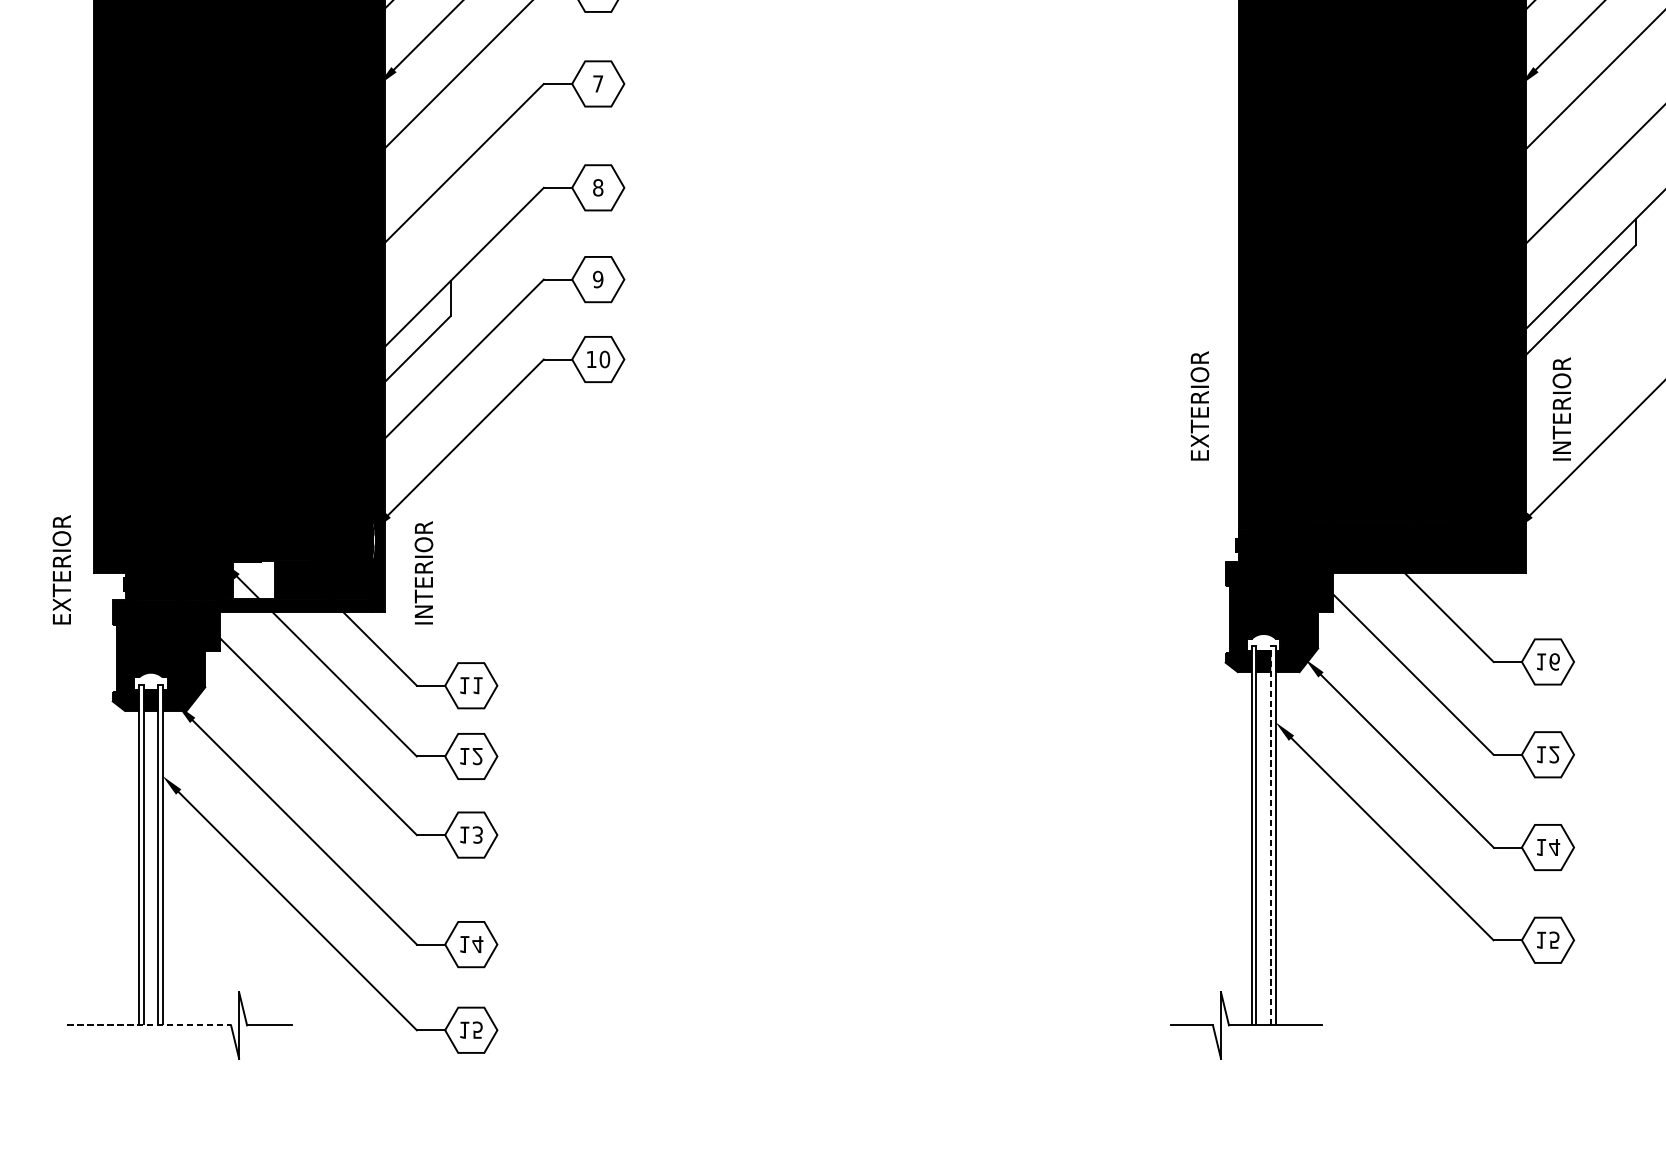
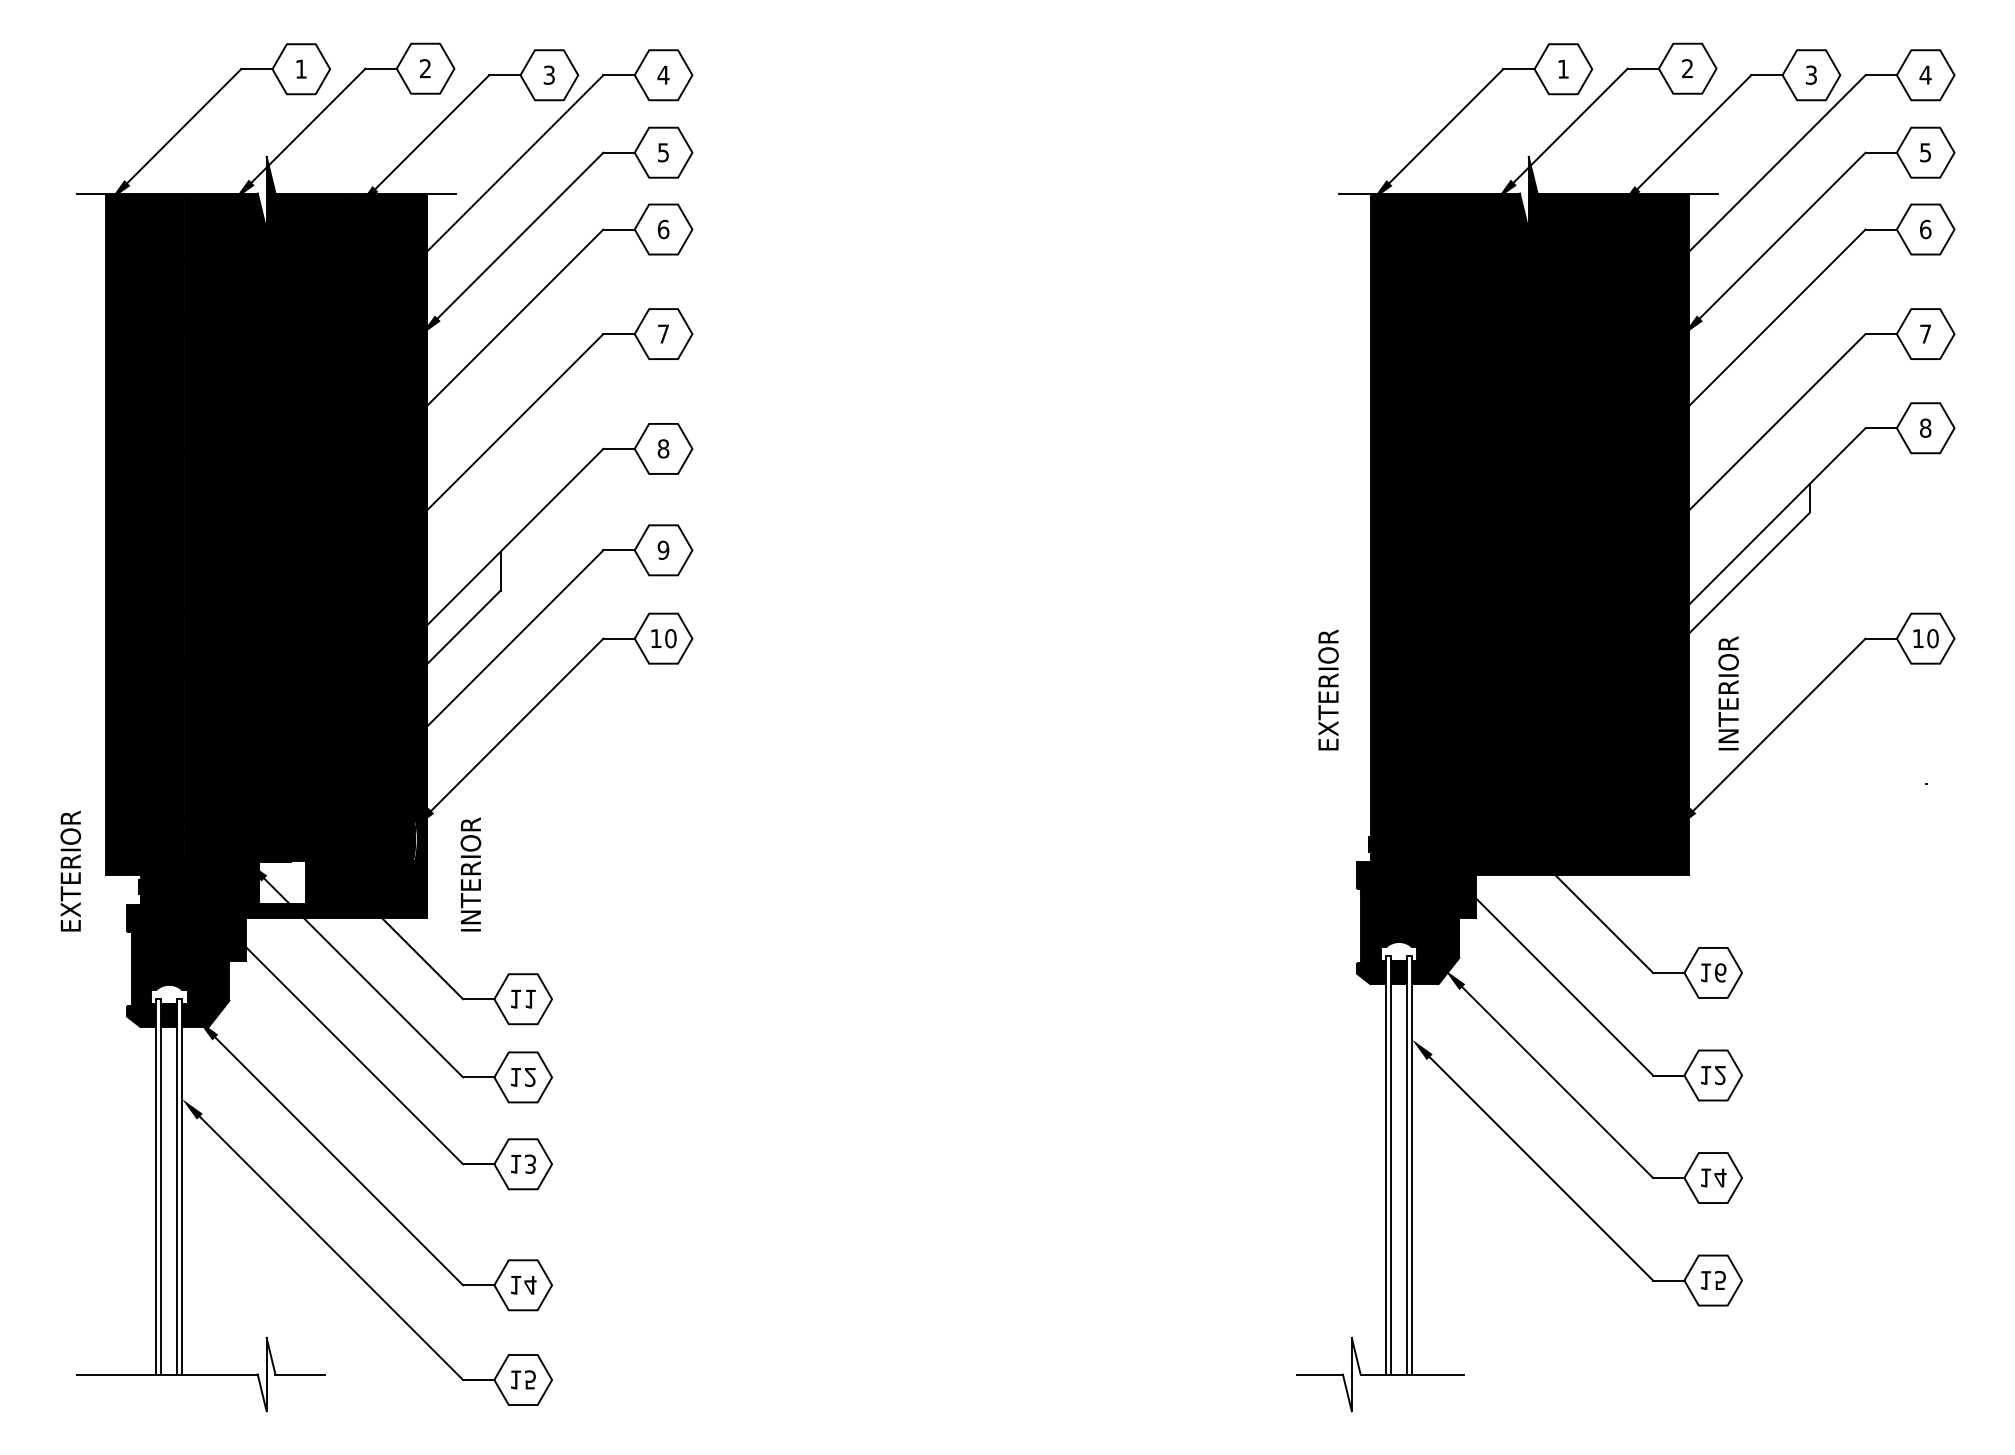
line: (1271, 835) -> (1407, 1164), dashed -> solid
line: (149, 1025) -> (167, 1374), dashed -> solid

